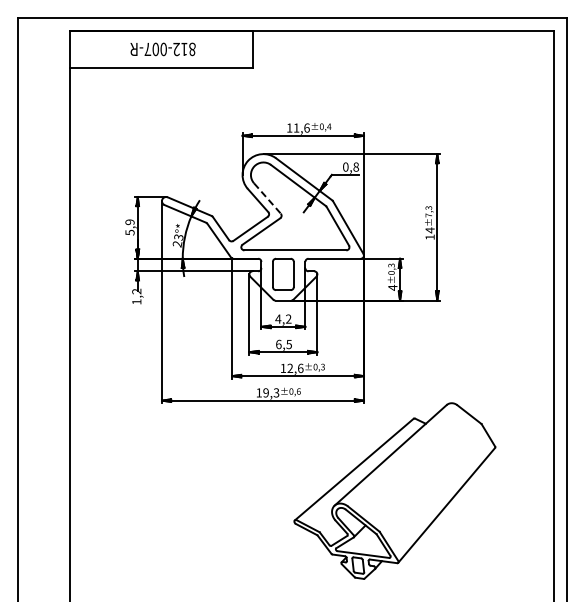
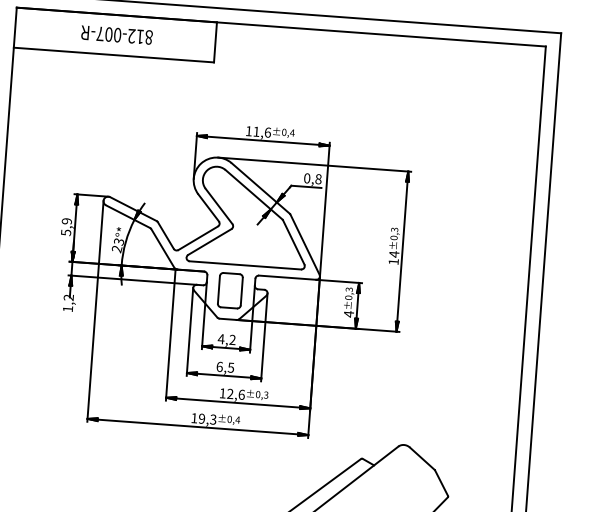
line: (267, 198) -> (219, 206), dashed -> solid
text: (428, 215) -> (393, 237), ±7,3 -> ±0,3
text: (298, 391) -> (237, 419), ±0,6 -> ±0,4

